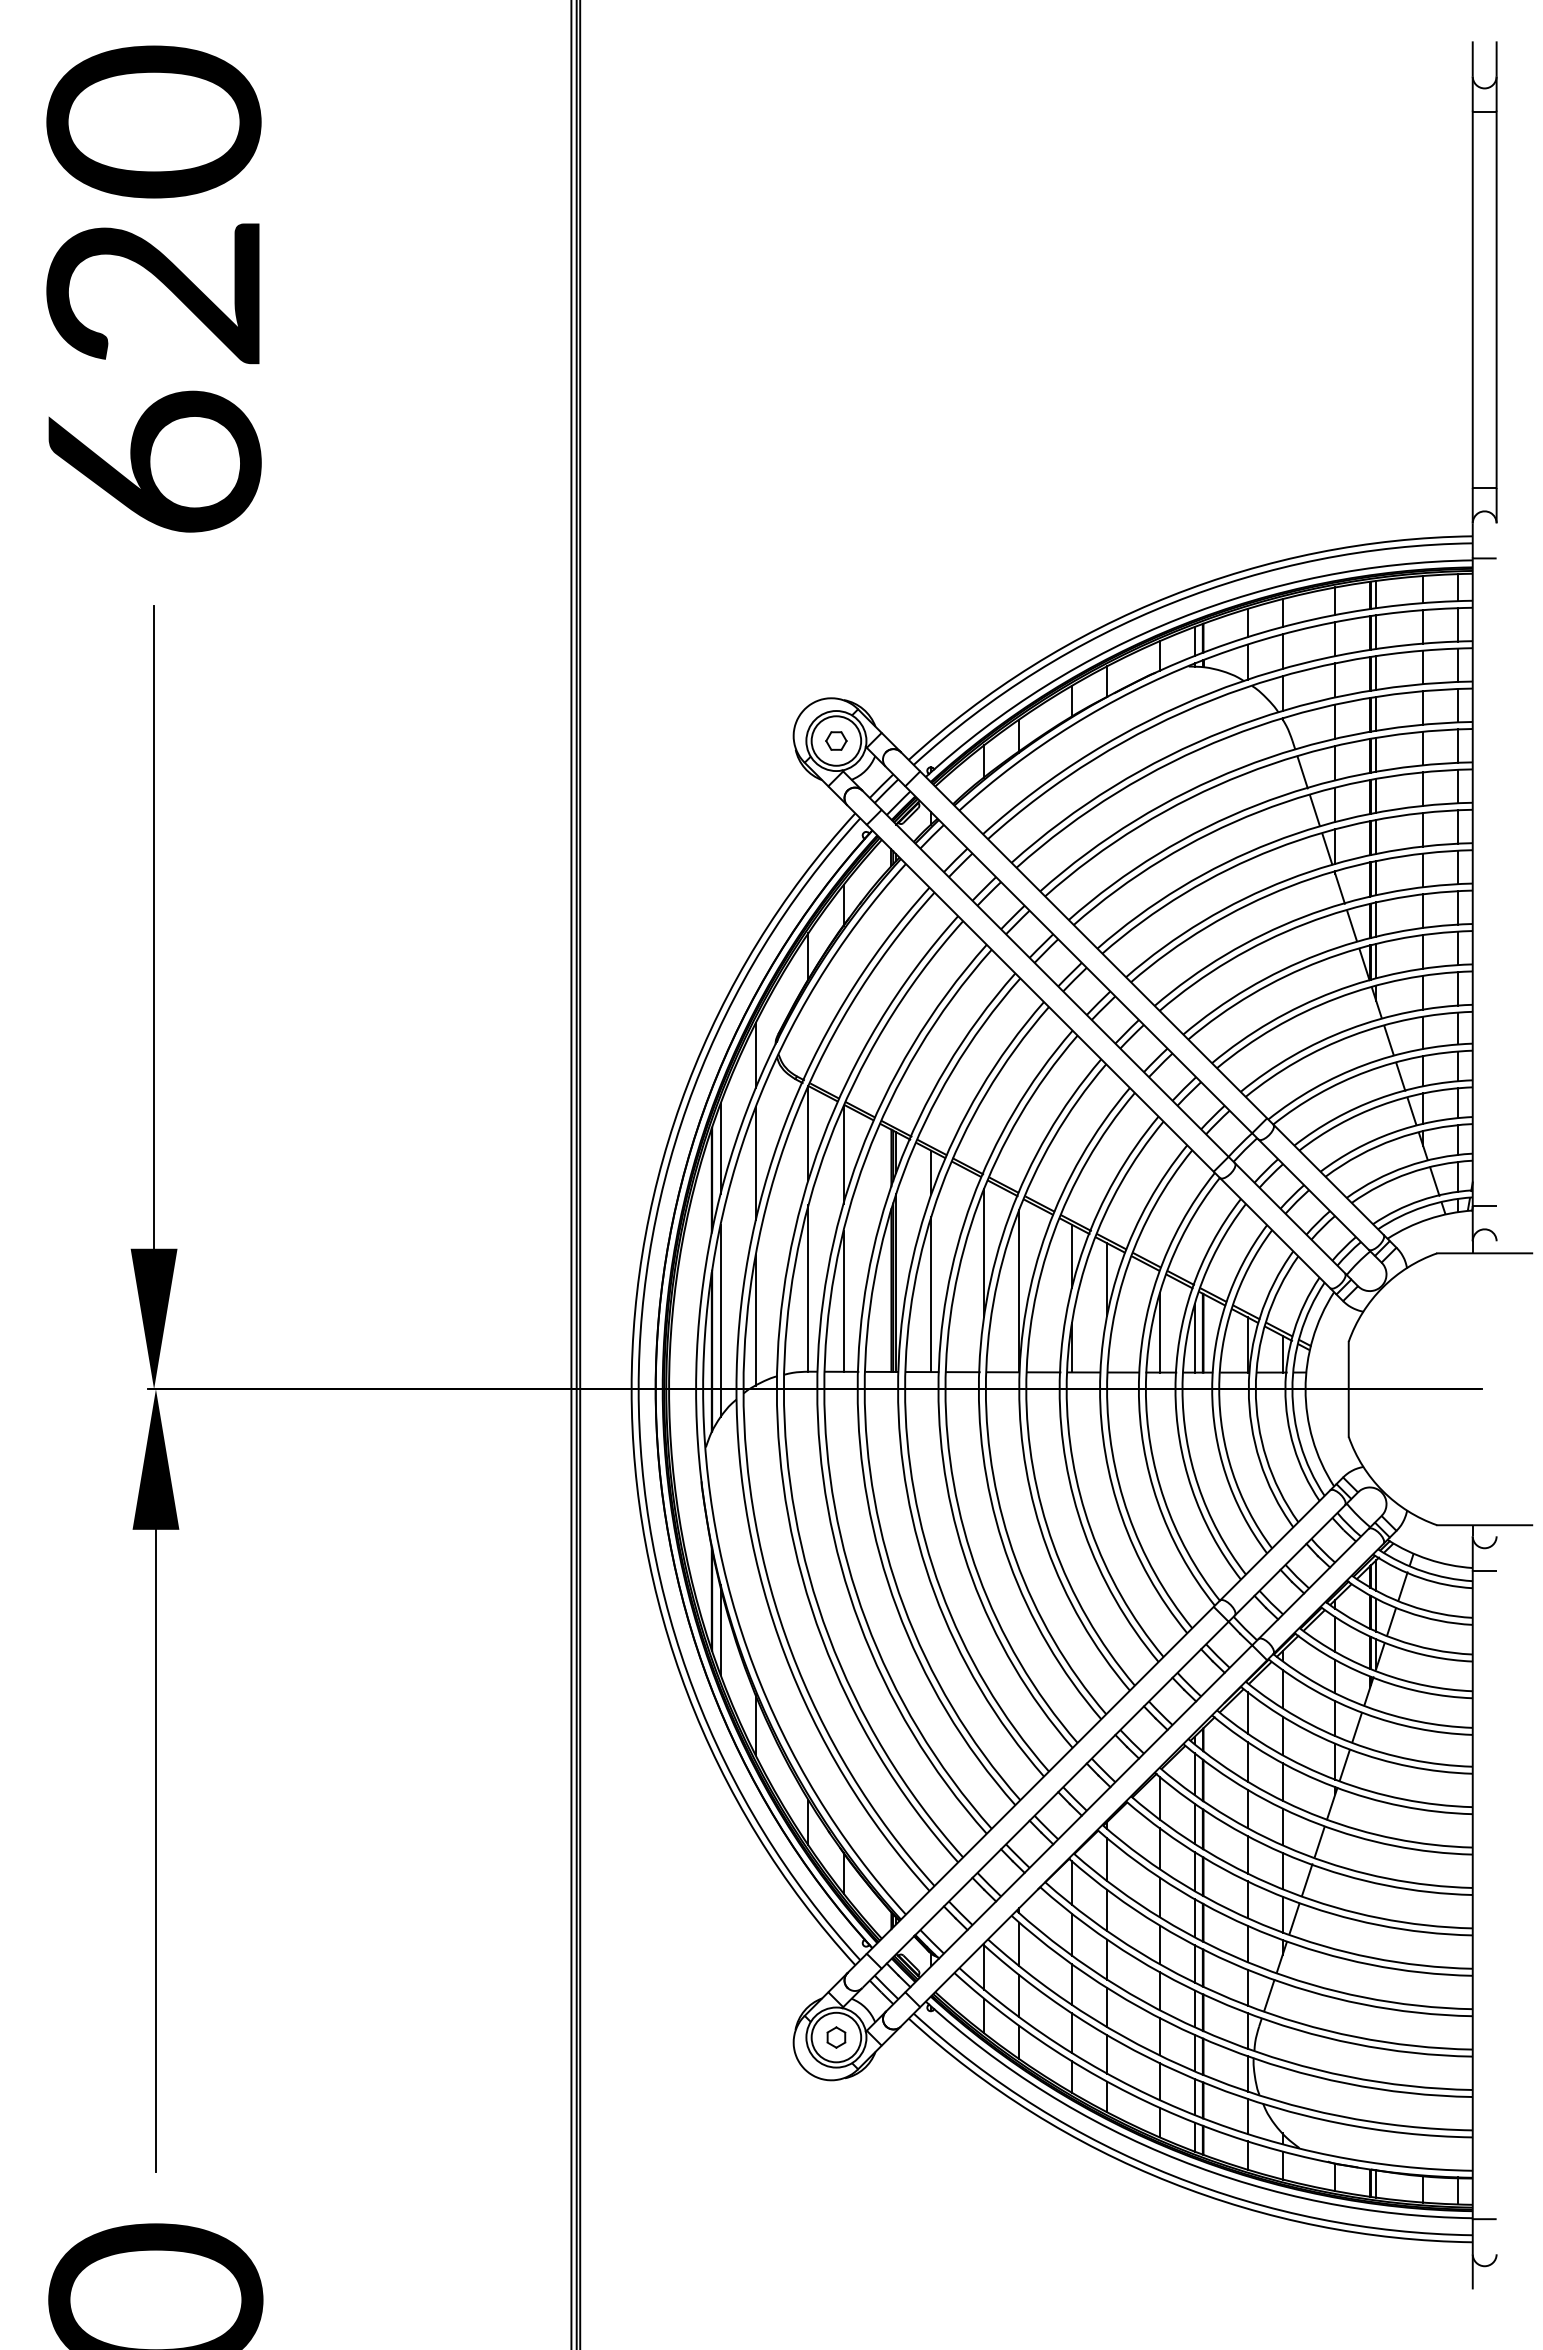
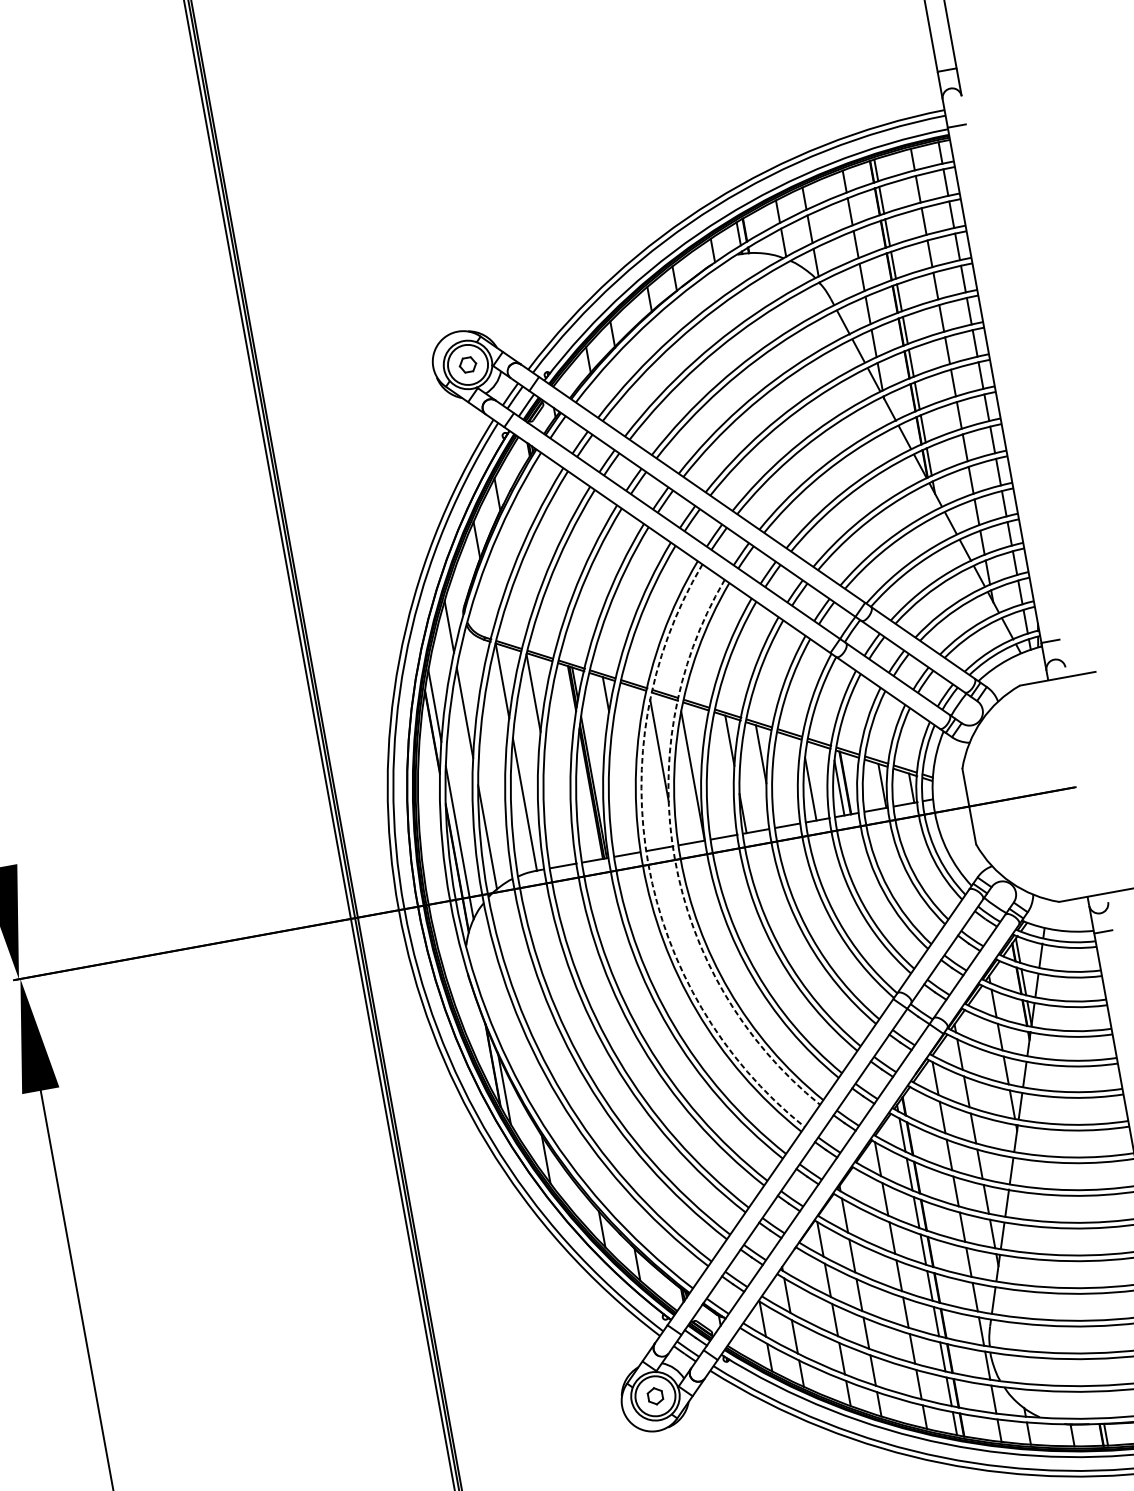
line: (931, 1294) -> (623, 791), removed
line: (843, 1300) -> (554, 808), removed
arc: (945, 1389) -> (648, 865), solid -> dashed
arc: (978, 1389) -> (674, 860), solid -> dashed

